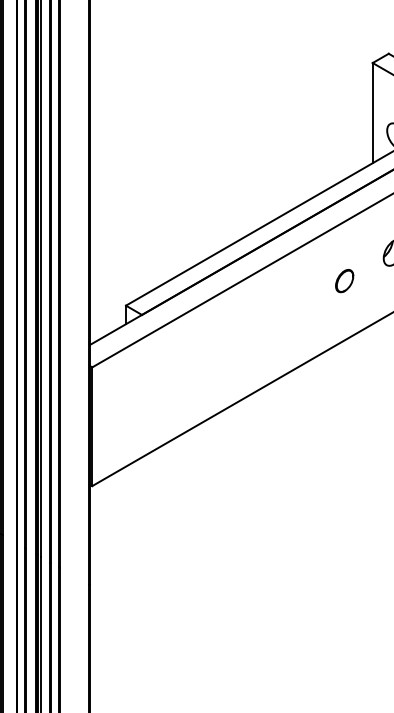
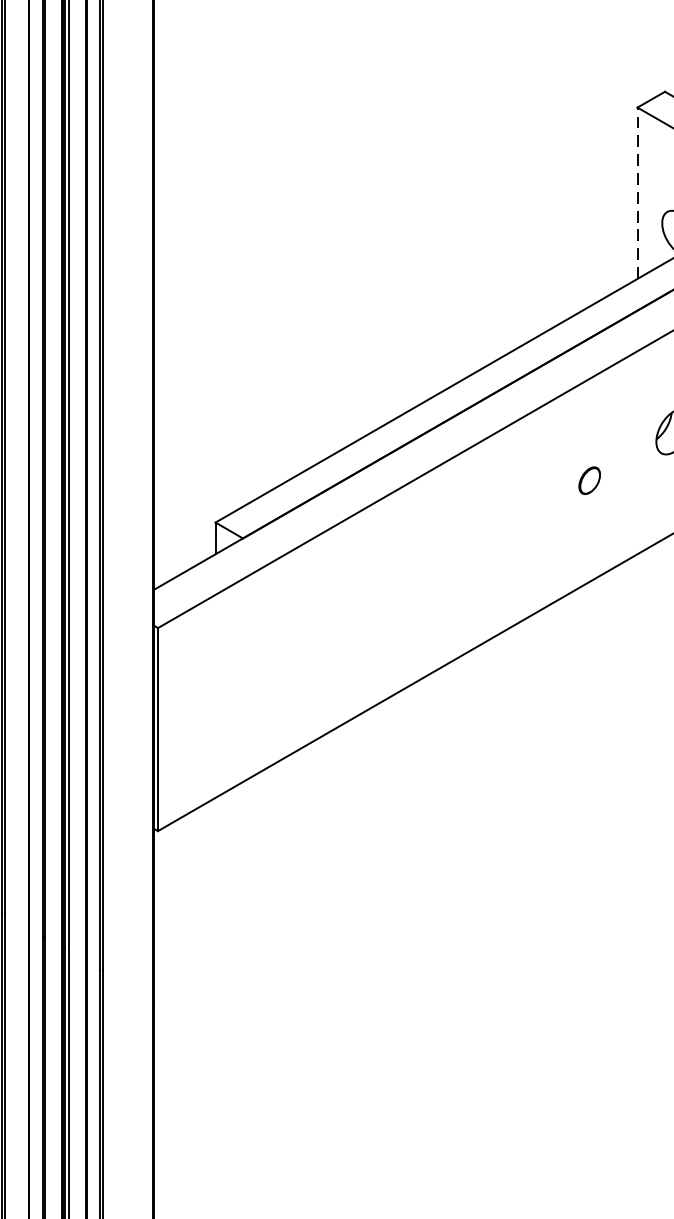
line: (372, 112) -> (637, 192), solid -> dashed
part: (344, 281) -> (589, 481), size x0.7

